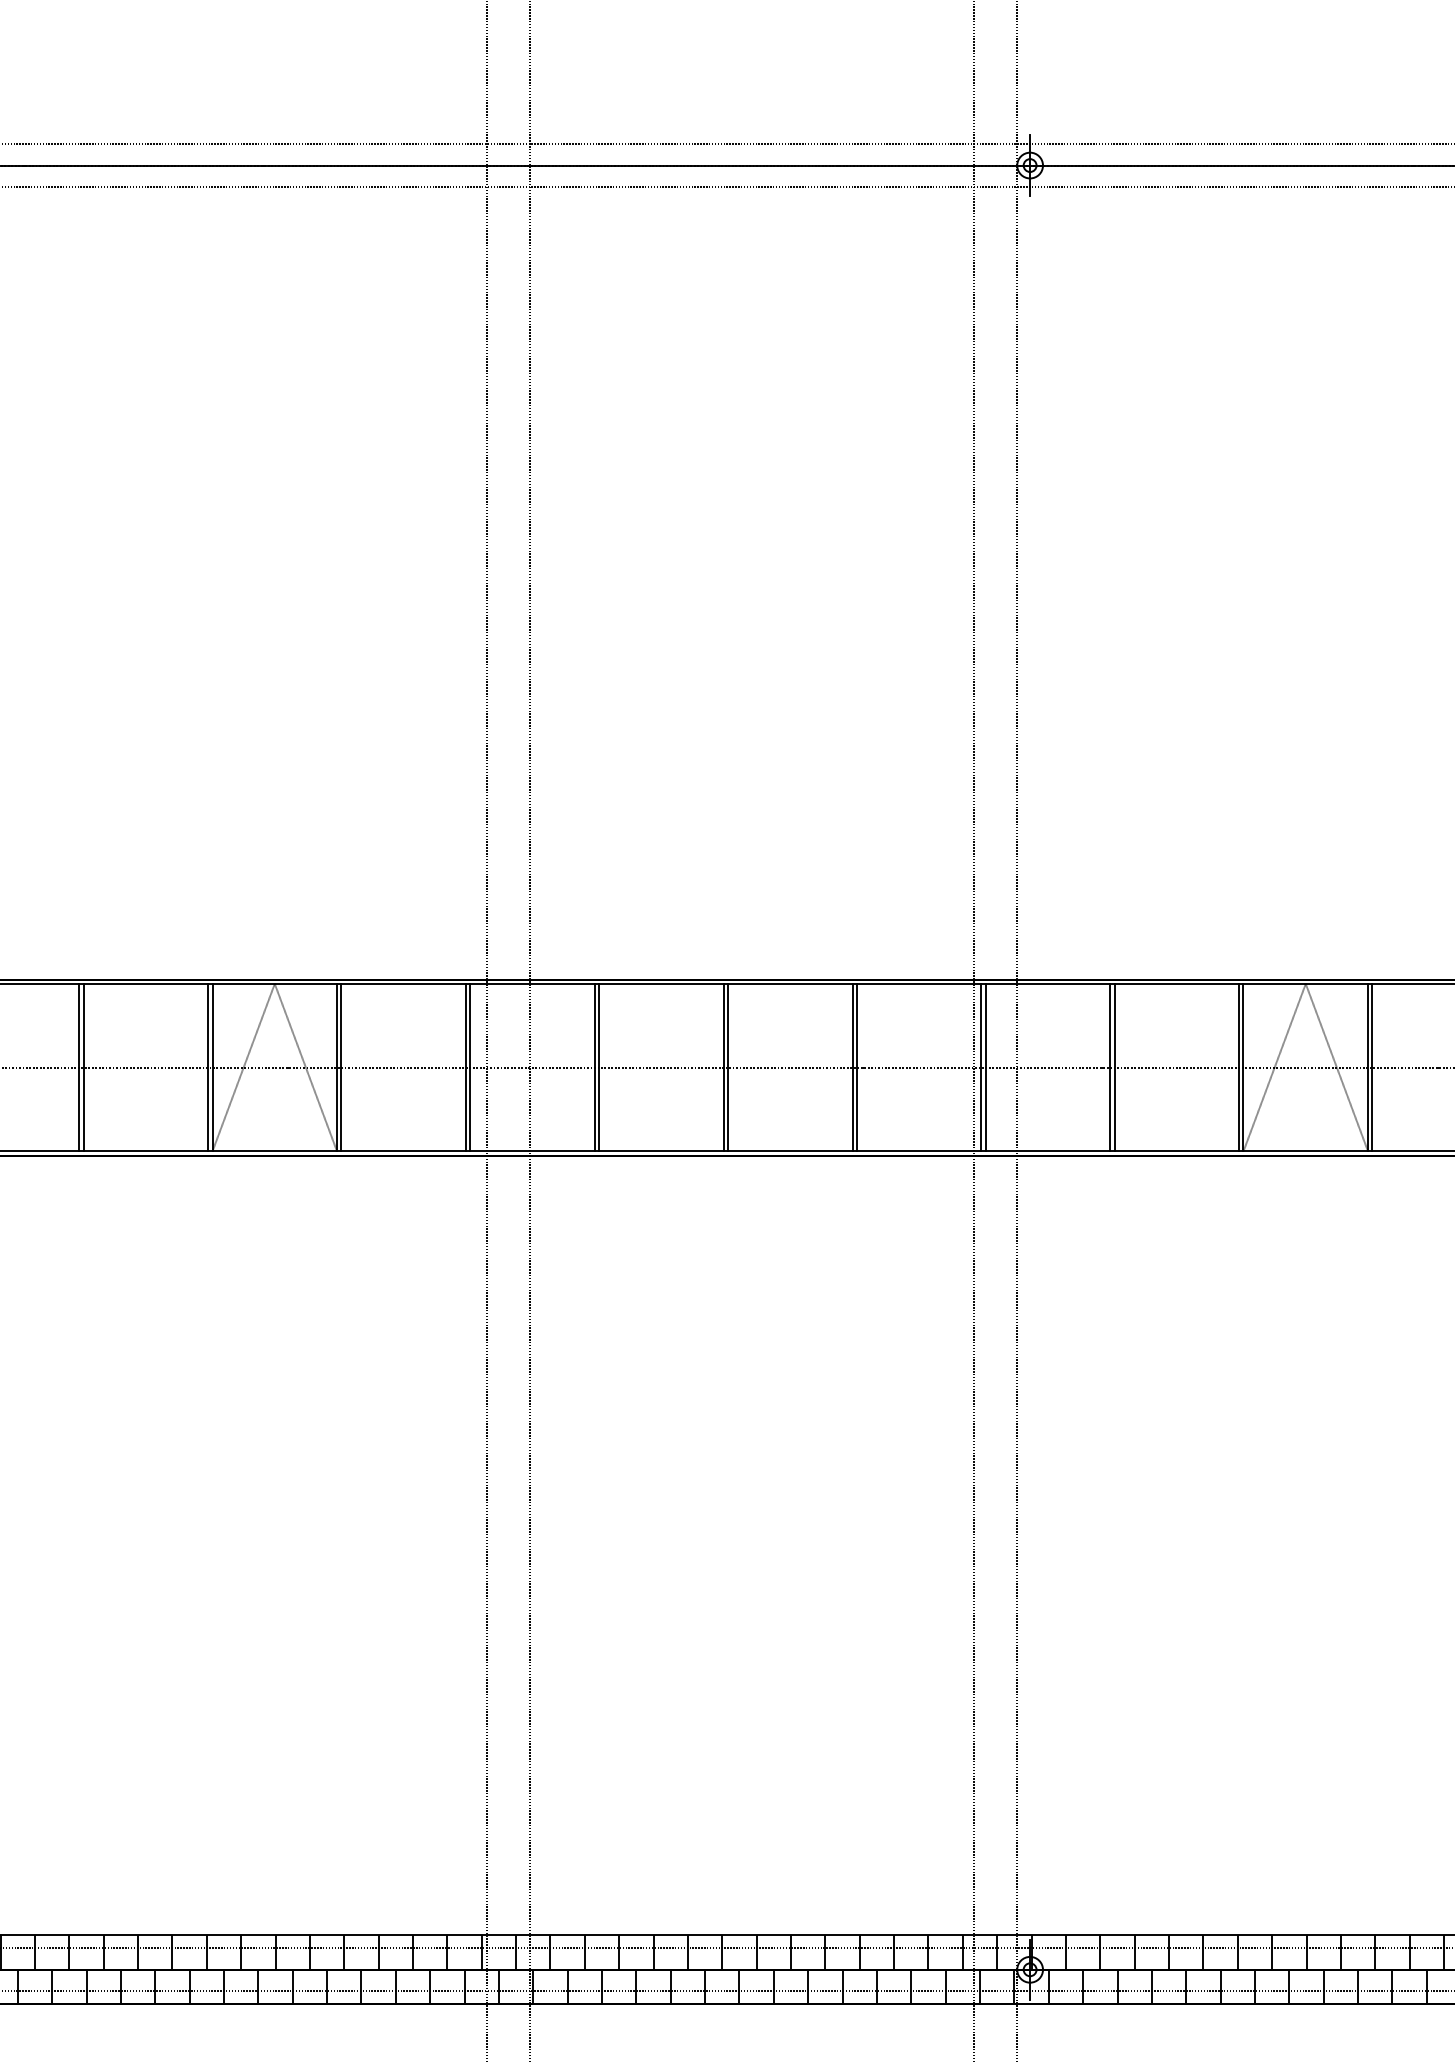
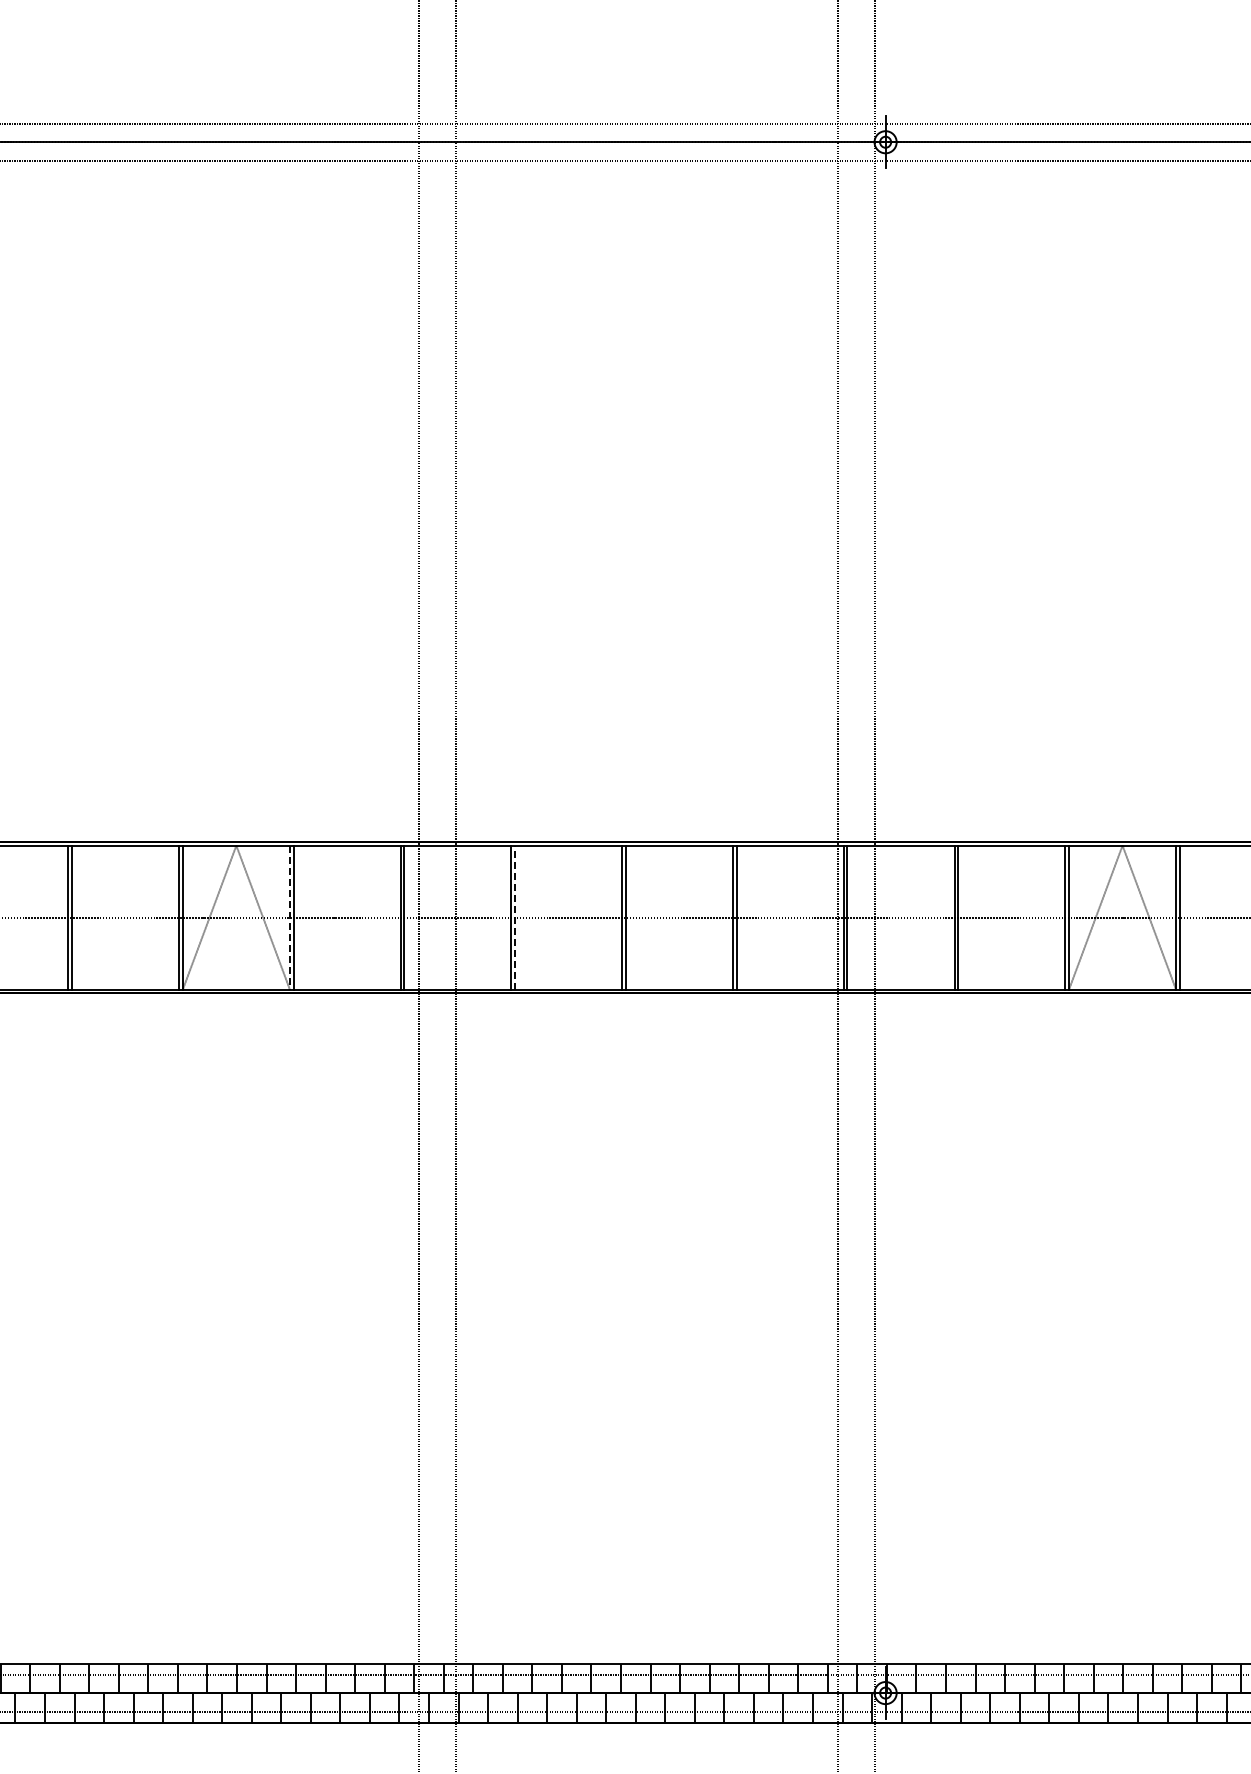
line: (599, 1067) -> (515, 917), solid -> dashed
line: (336, 1068) -> (289, 918), solid -> dashed

